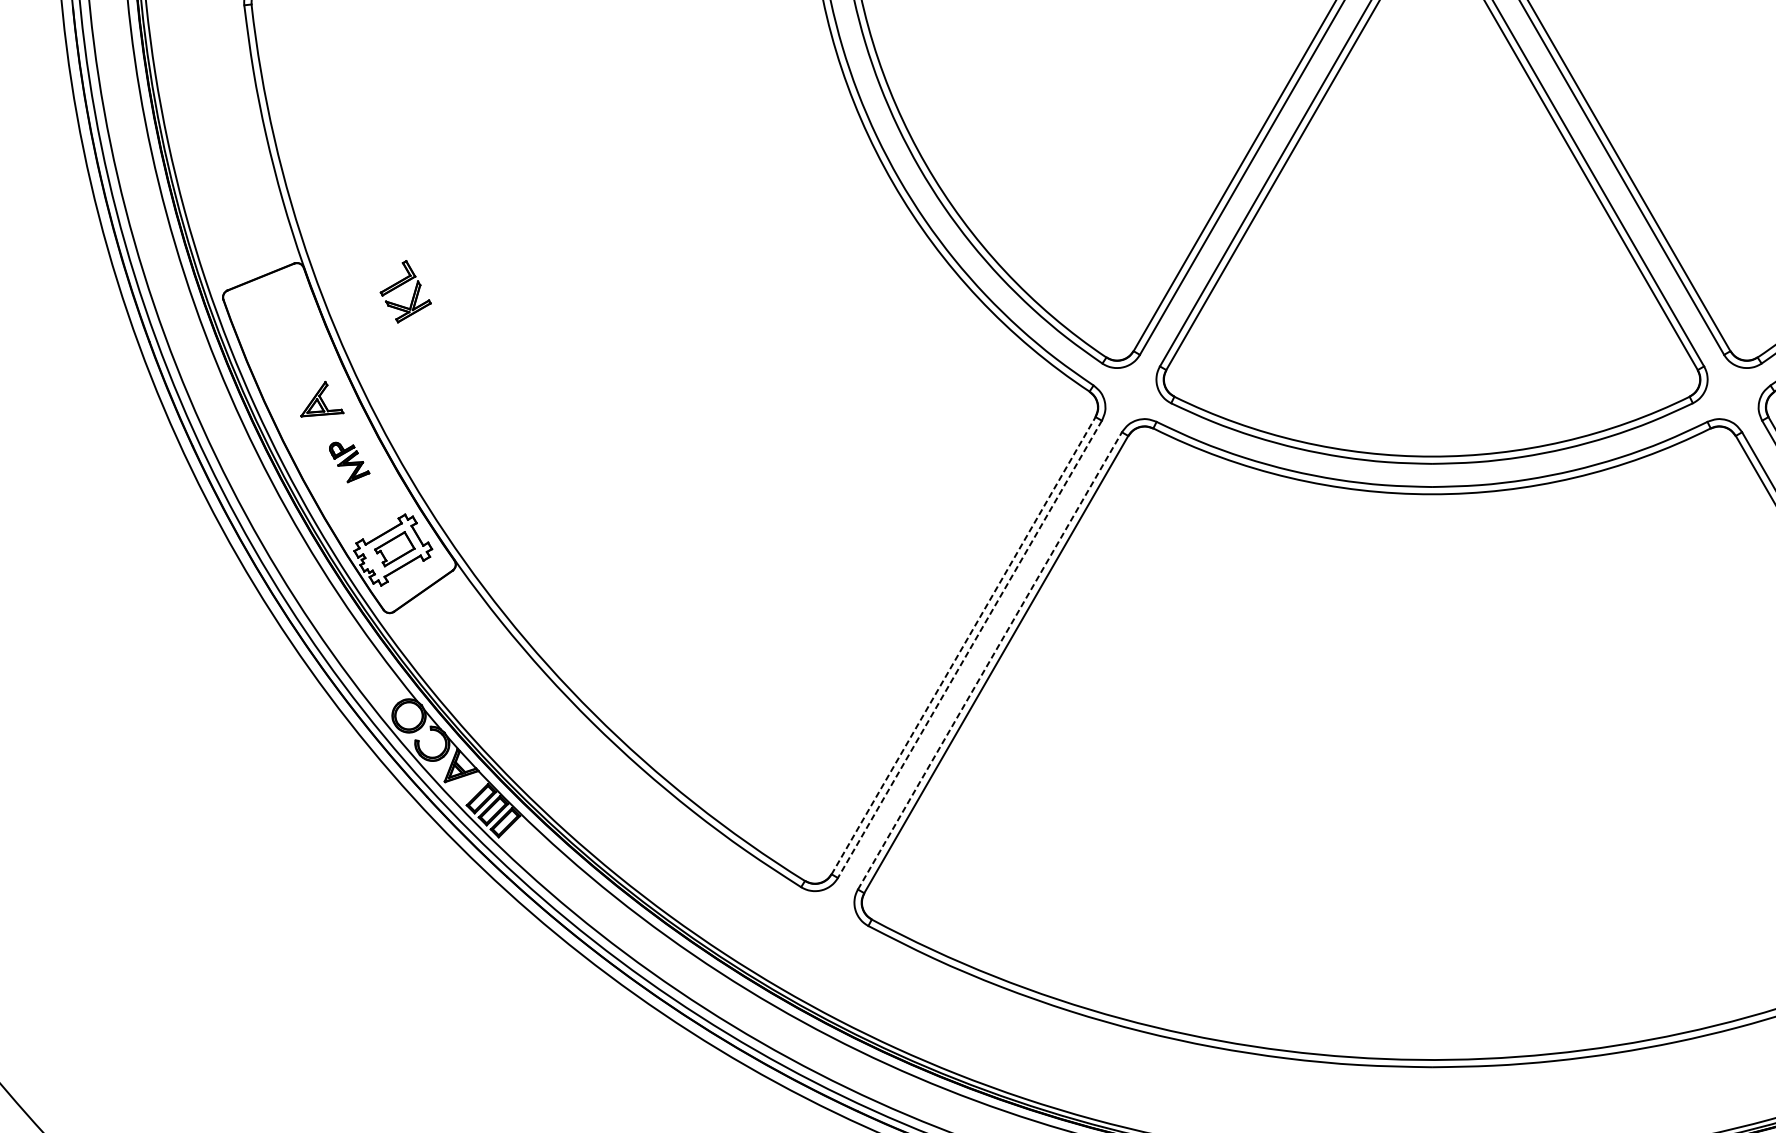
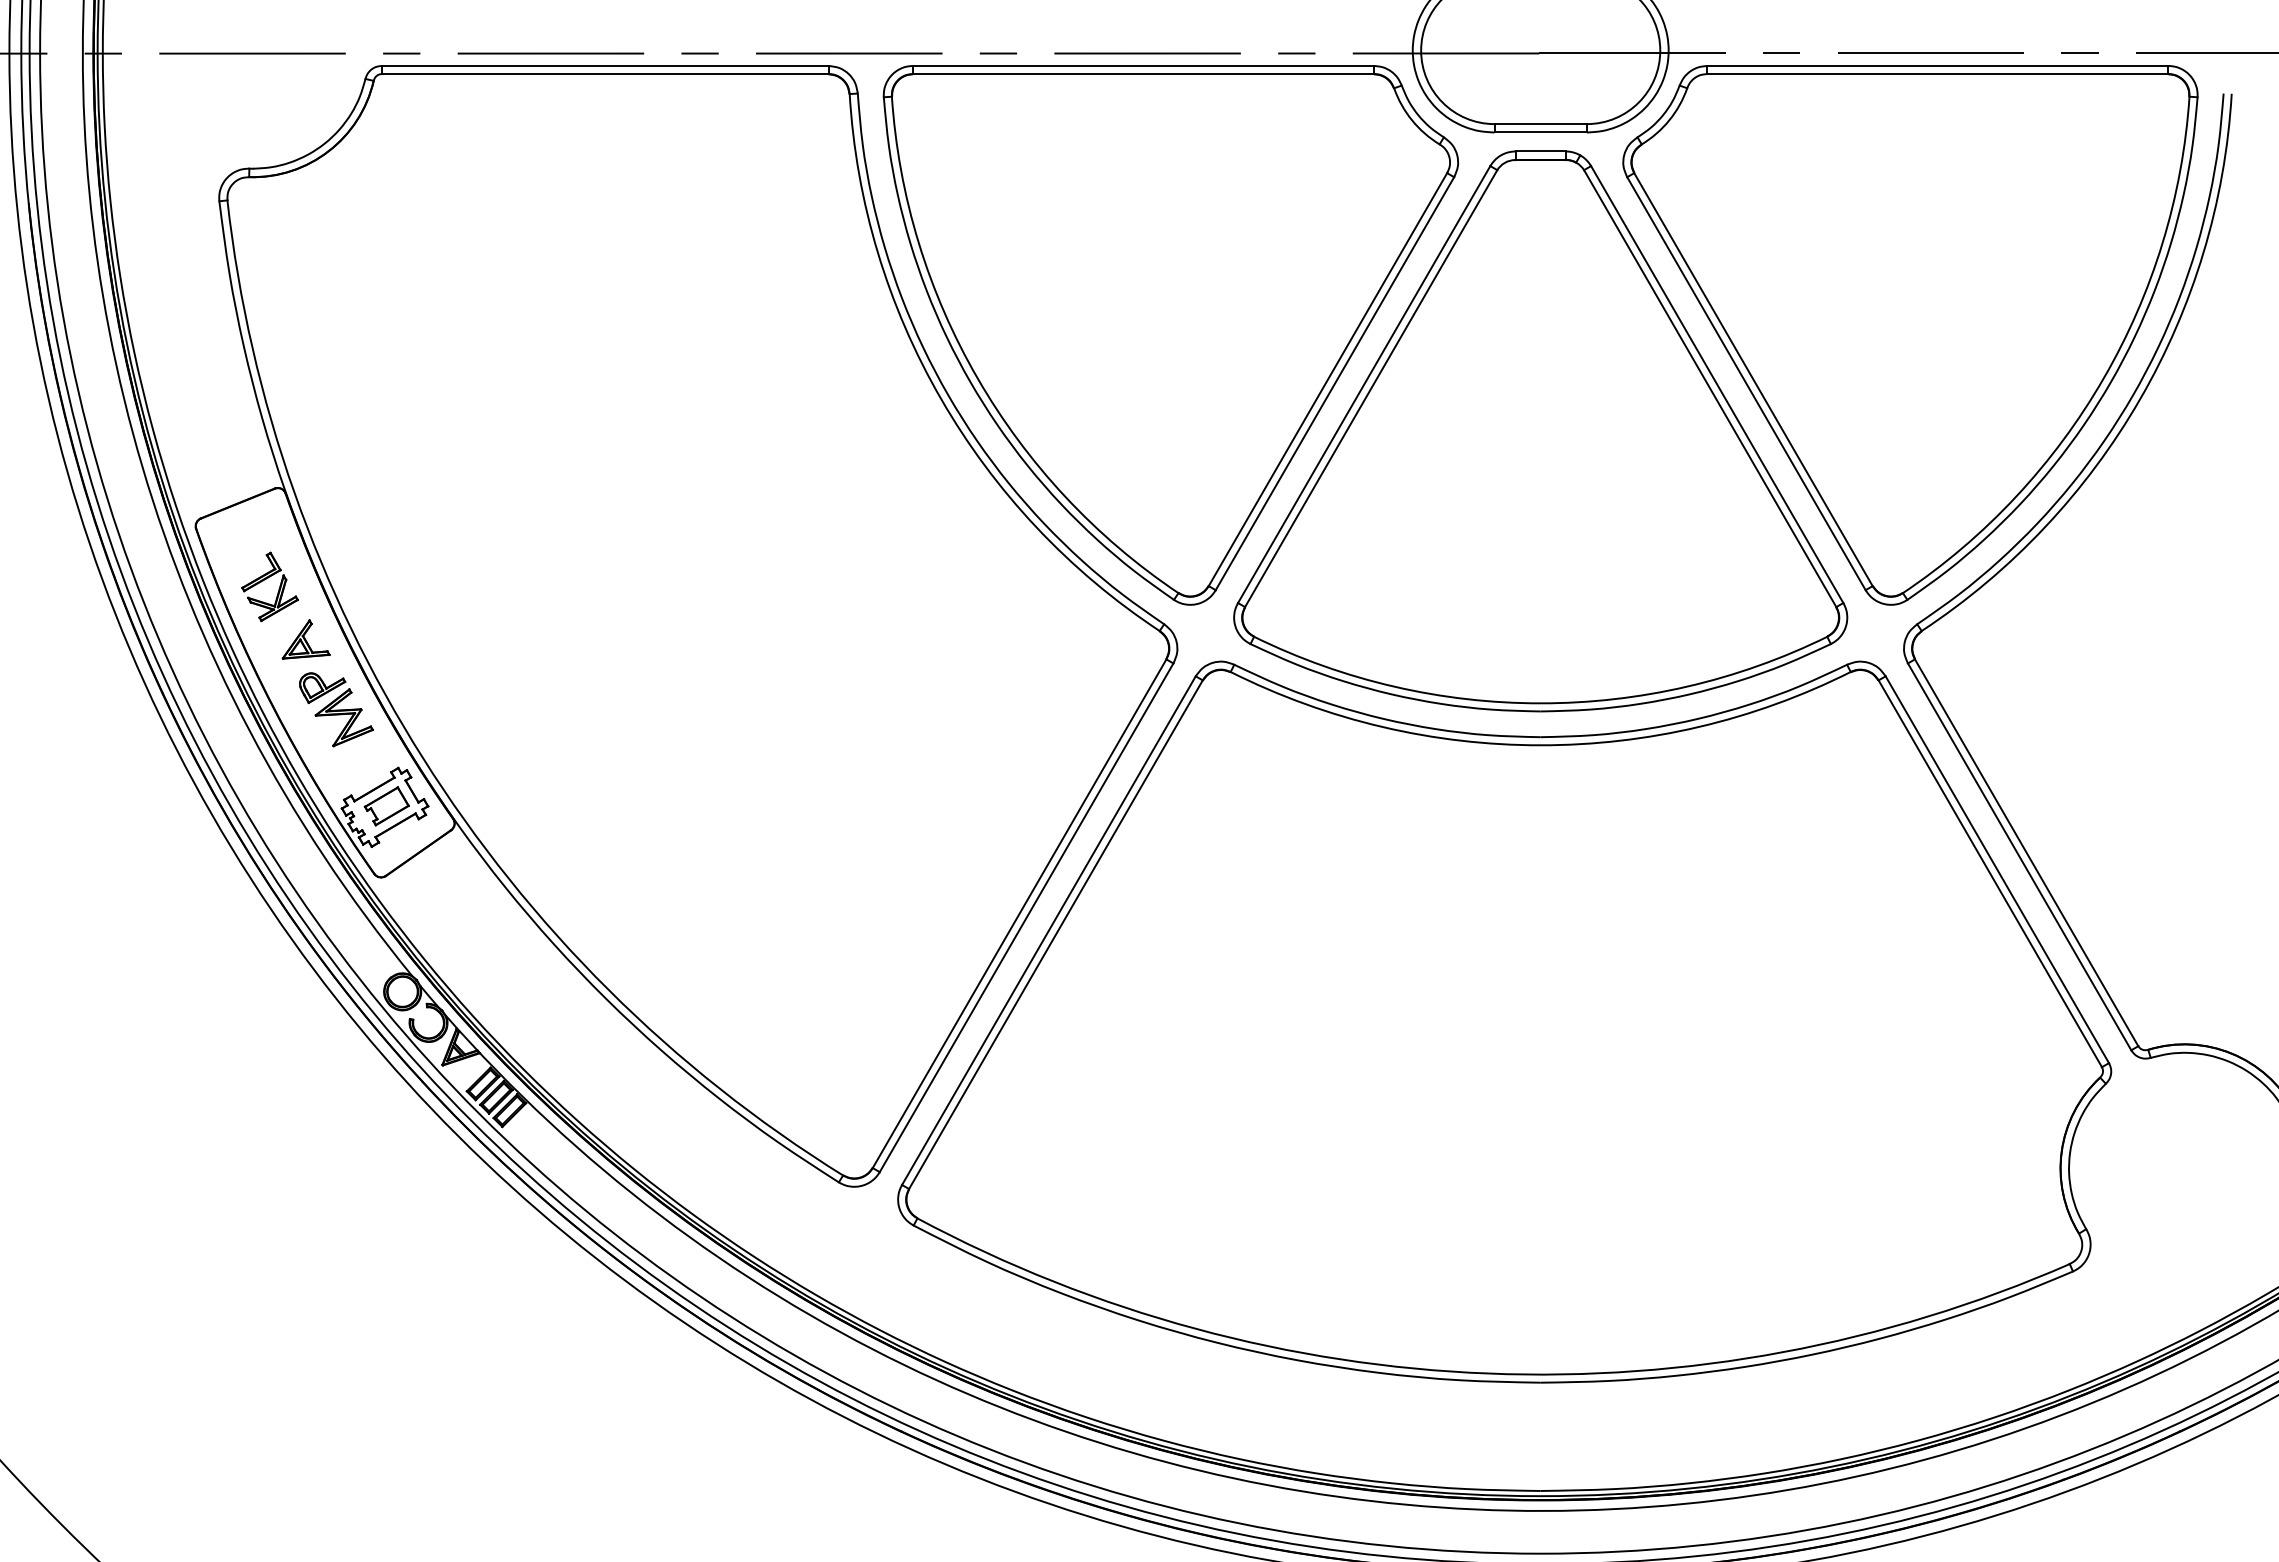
part: (402, 285) -> (266, 579), moved
part: (349, 462) -> (336, 709), size x1.67
line: (963, 645) -> (1019, 913), dashed -> solid
line: (969, 649) -> (1026, 917), dashed -> solid
line: (989, 660) -> (1048, 930), dashed -> solid

